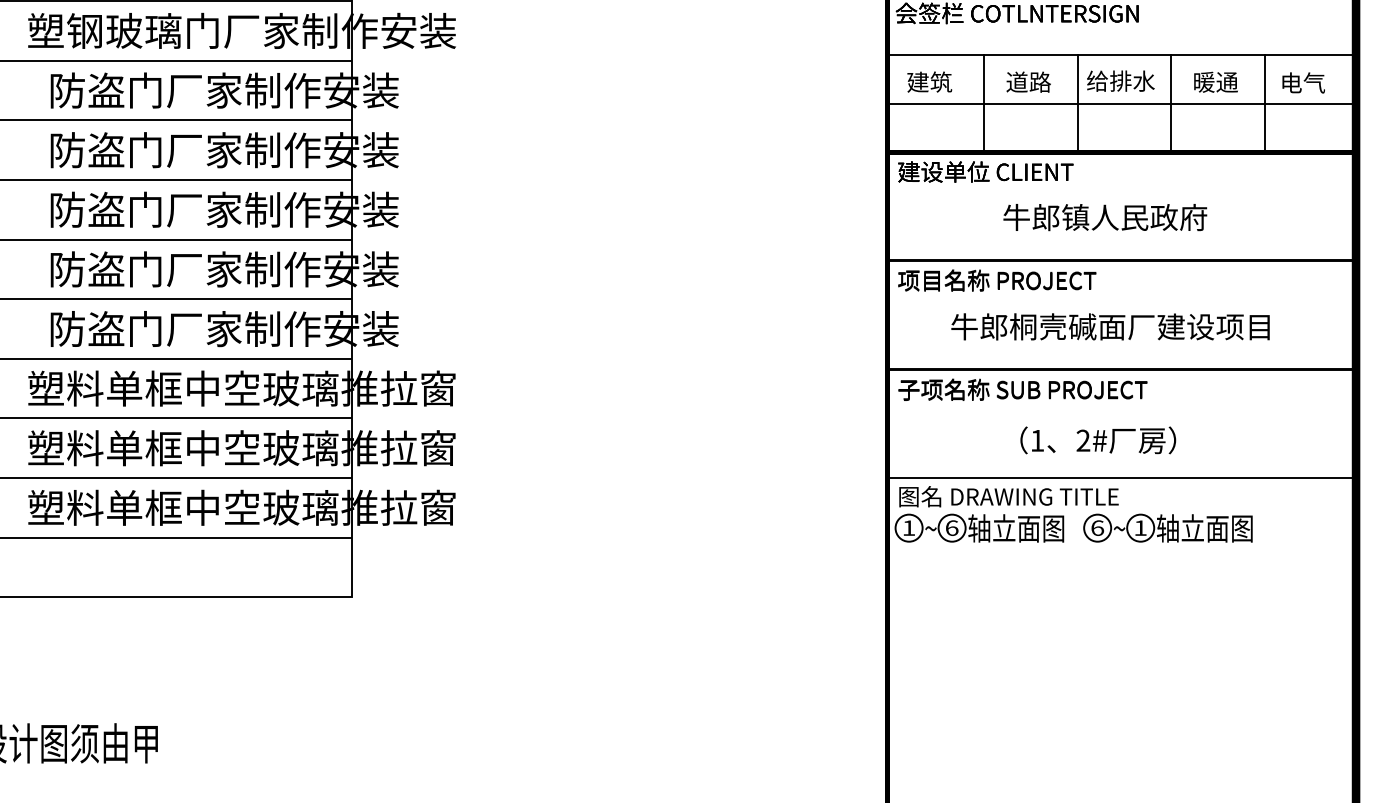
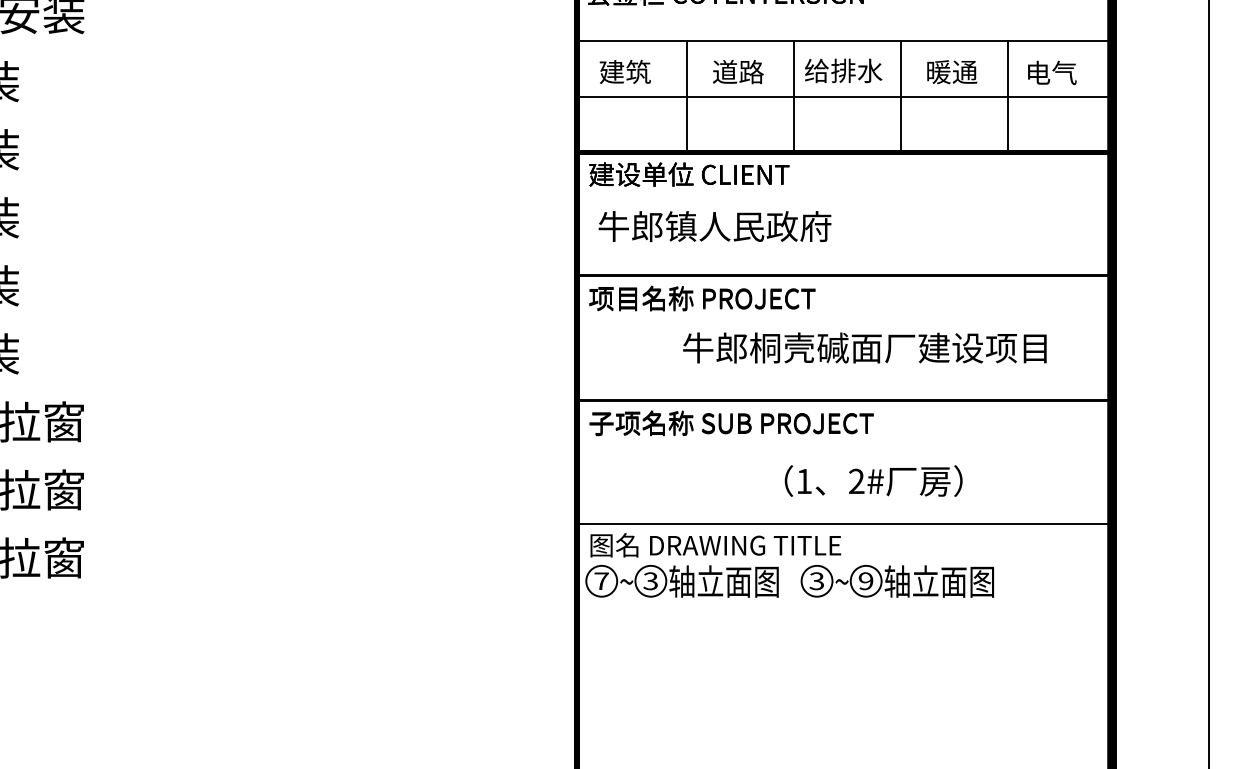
text: (1105, 217) -> (715, 226), moved
text: (1110, 326) -> (864, 347), moved
text: (1098, 440) -> (873, 481), moved
text: (908, 527) -> (601, 580), 1 -> 7
text: (951, 527) -> (650, 580), 6 -> 3
text: (1097, 527) -> (816, 580), 6 -> 3
text: (1140, 527) -> (865, 580), 1 -> 9

